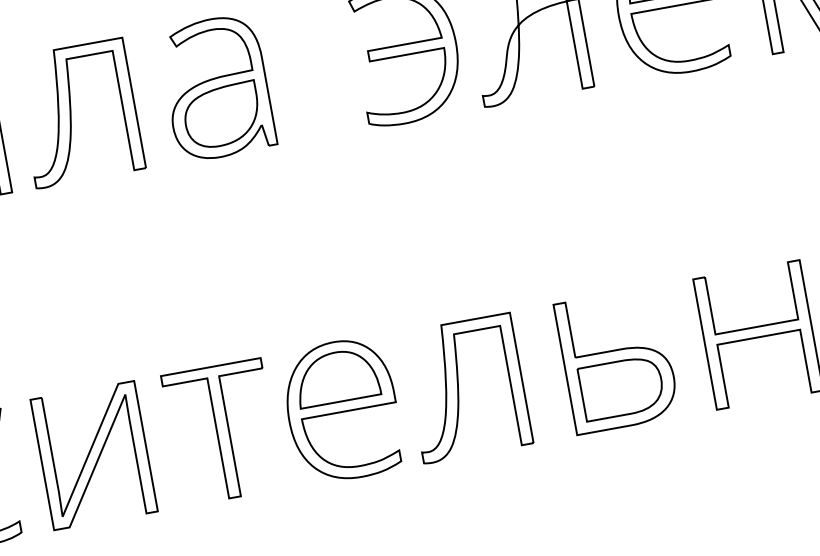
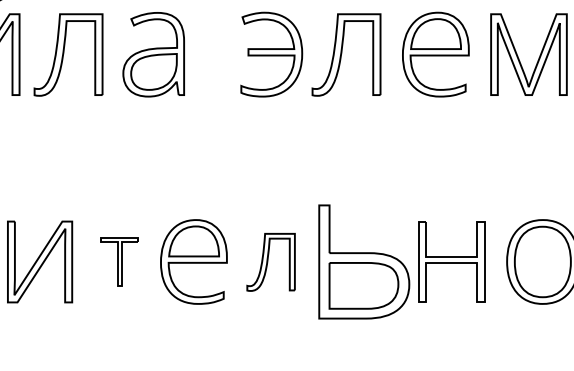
part: (617, 359) -> (364, 261), size x1.4
part: (466, 388) -> (270, 262), size x0.7
part: (222, 431) -> (119, 261), size x0.6

